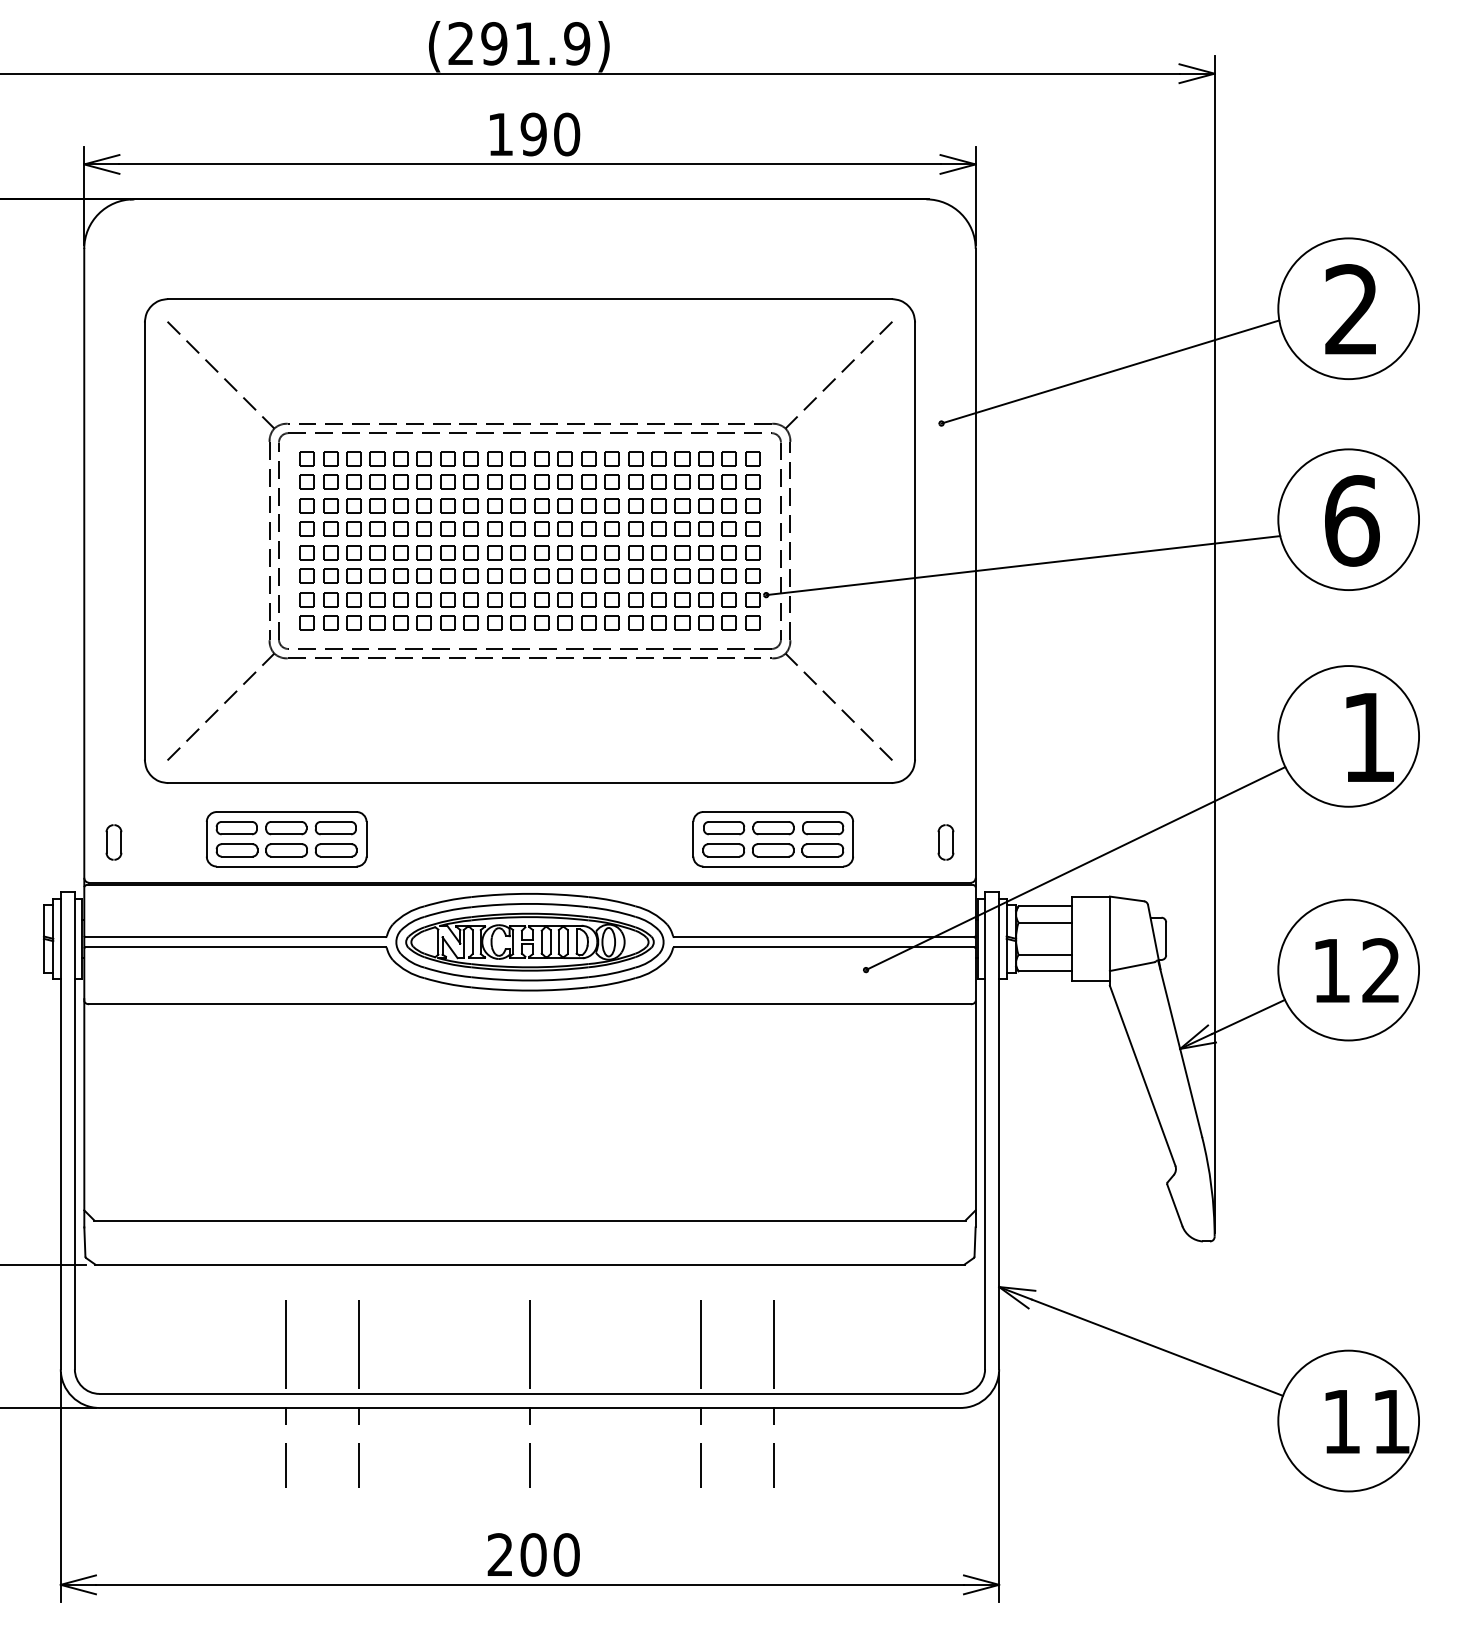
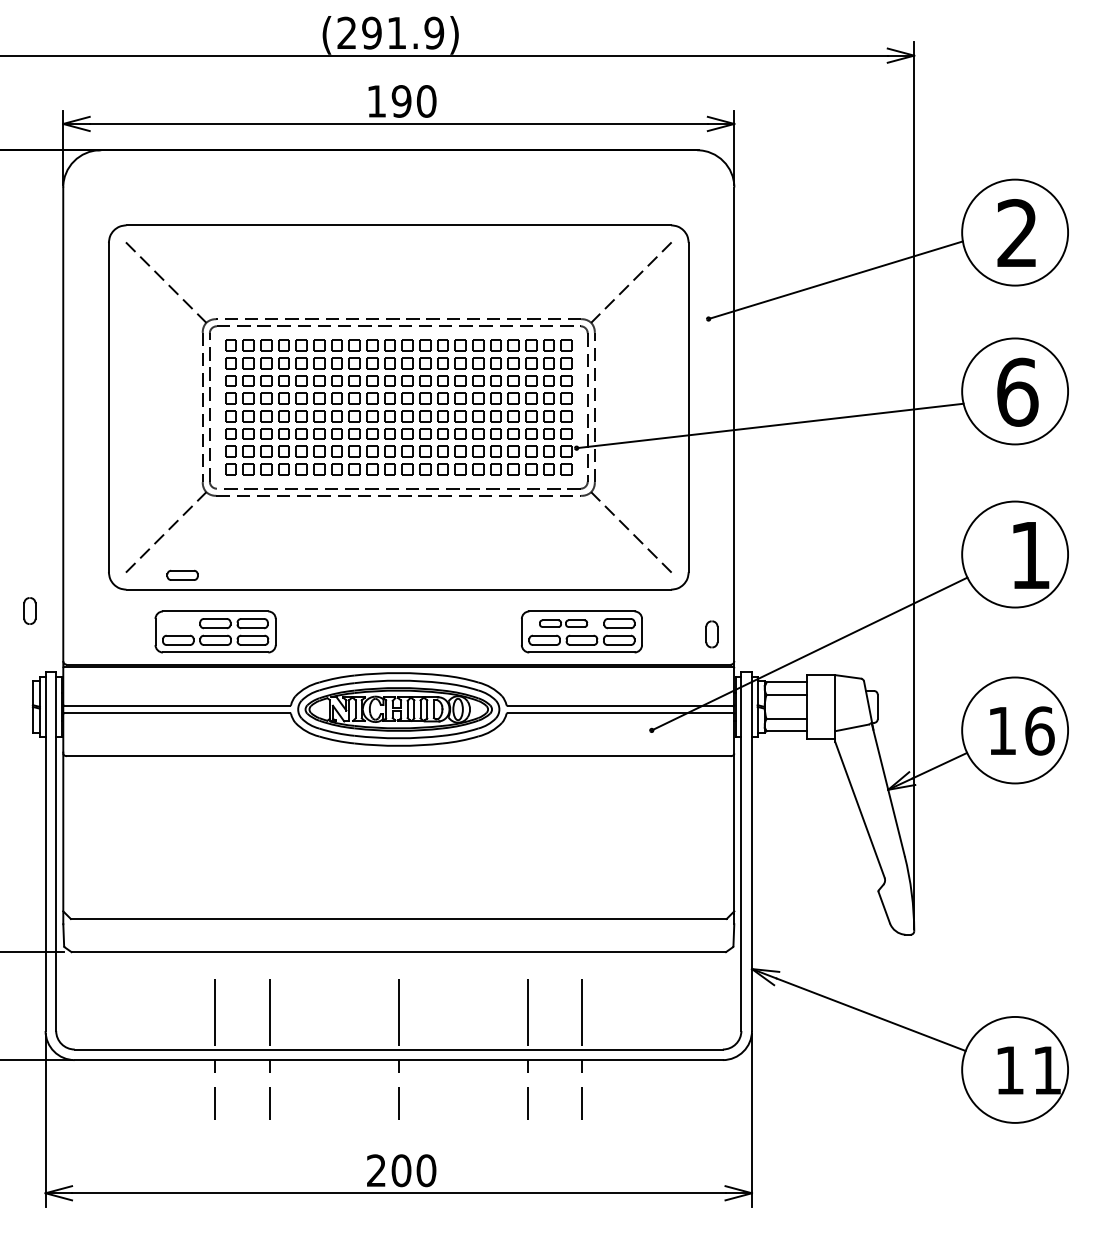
part: (236, 828) -> (182, 575), moved
part: (748, 828) -> (563, 623), size x0.7
part: (113, 842) -> (29, 611), moved
text: (1381, 970) -> (1039, 730), 12 -> 16

